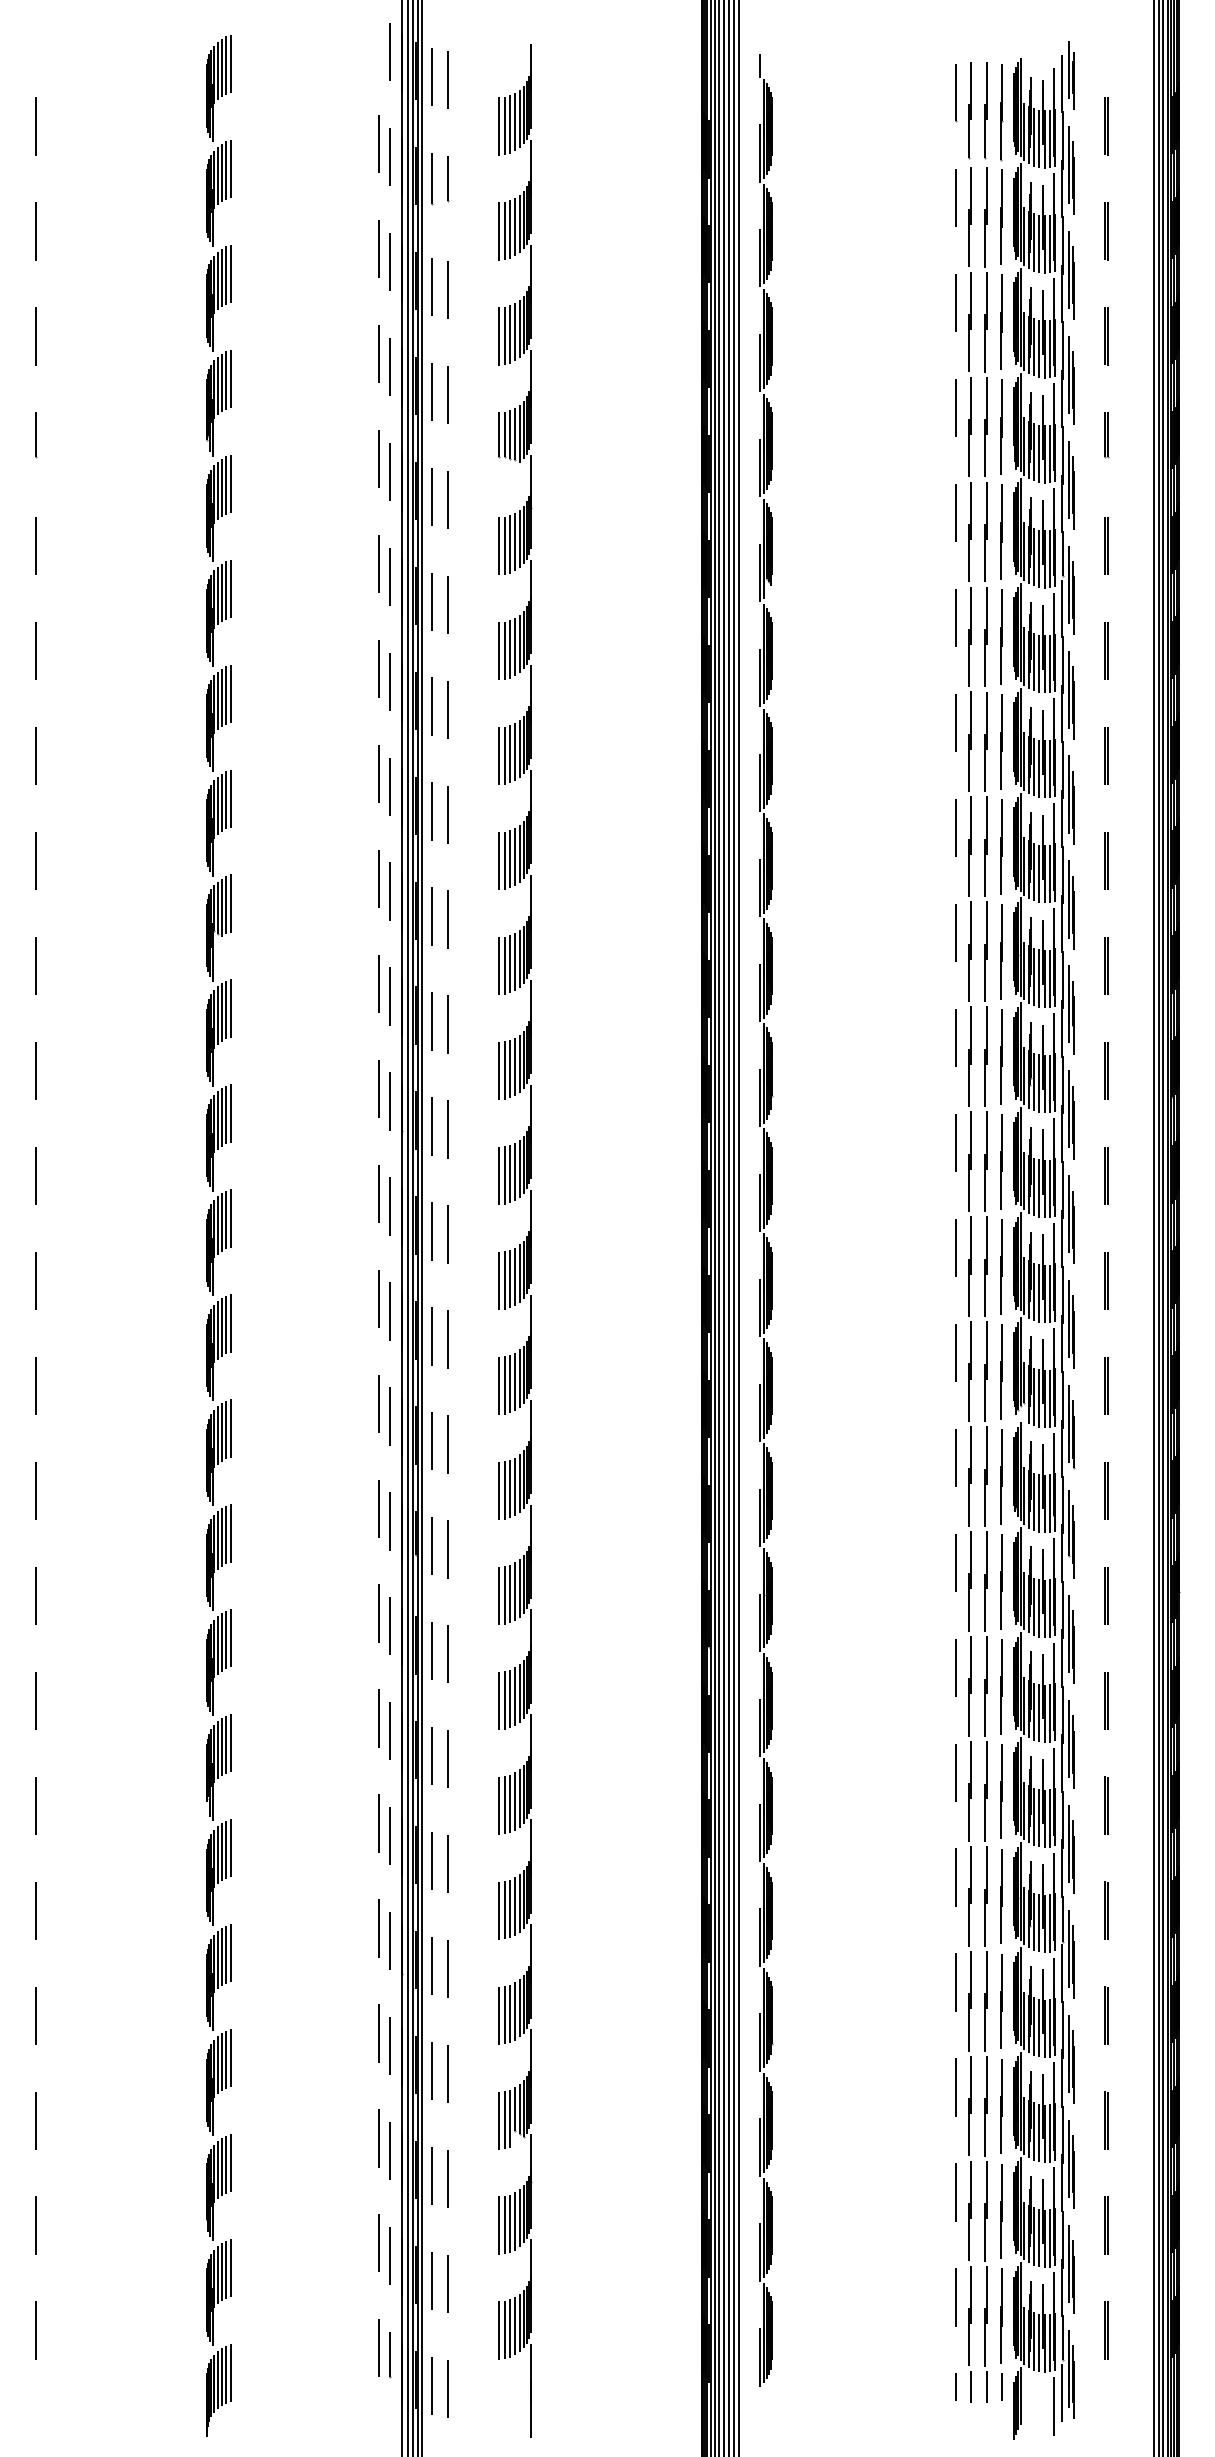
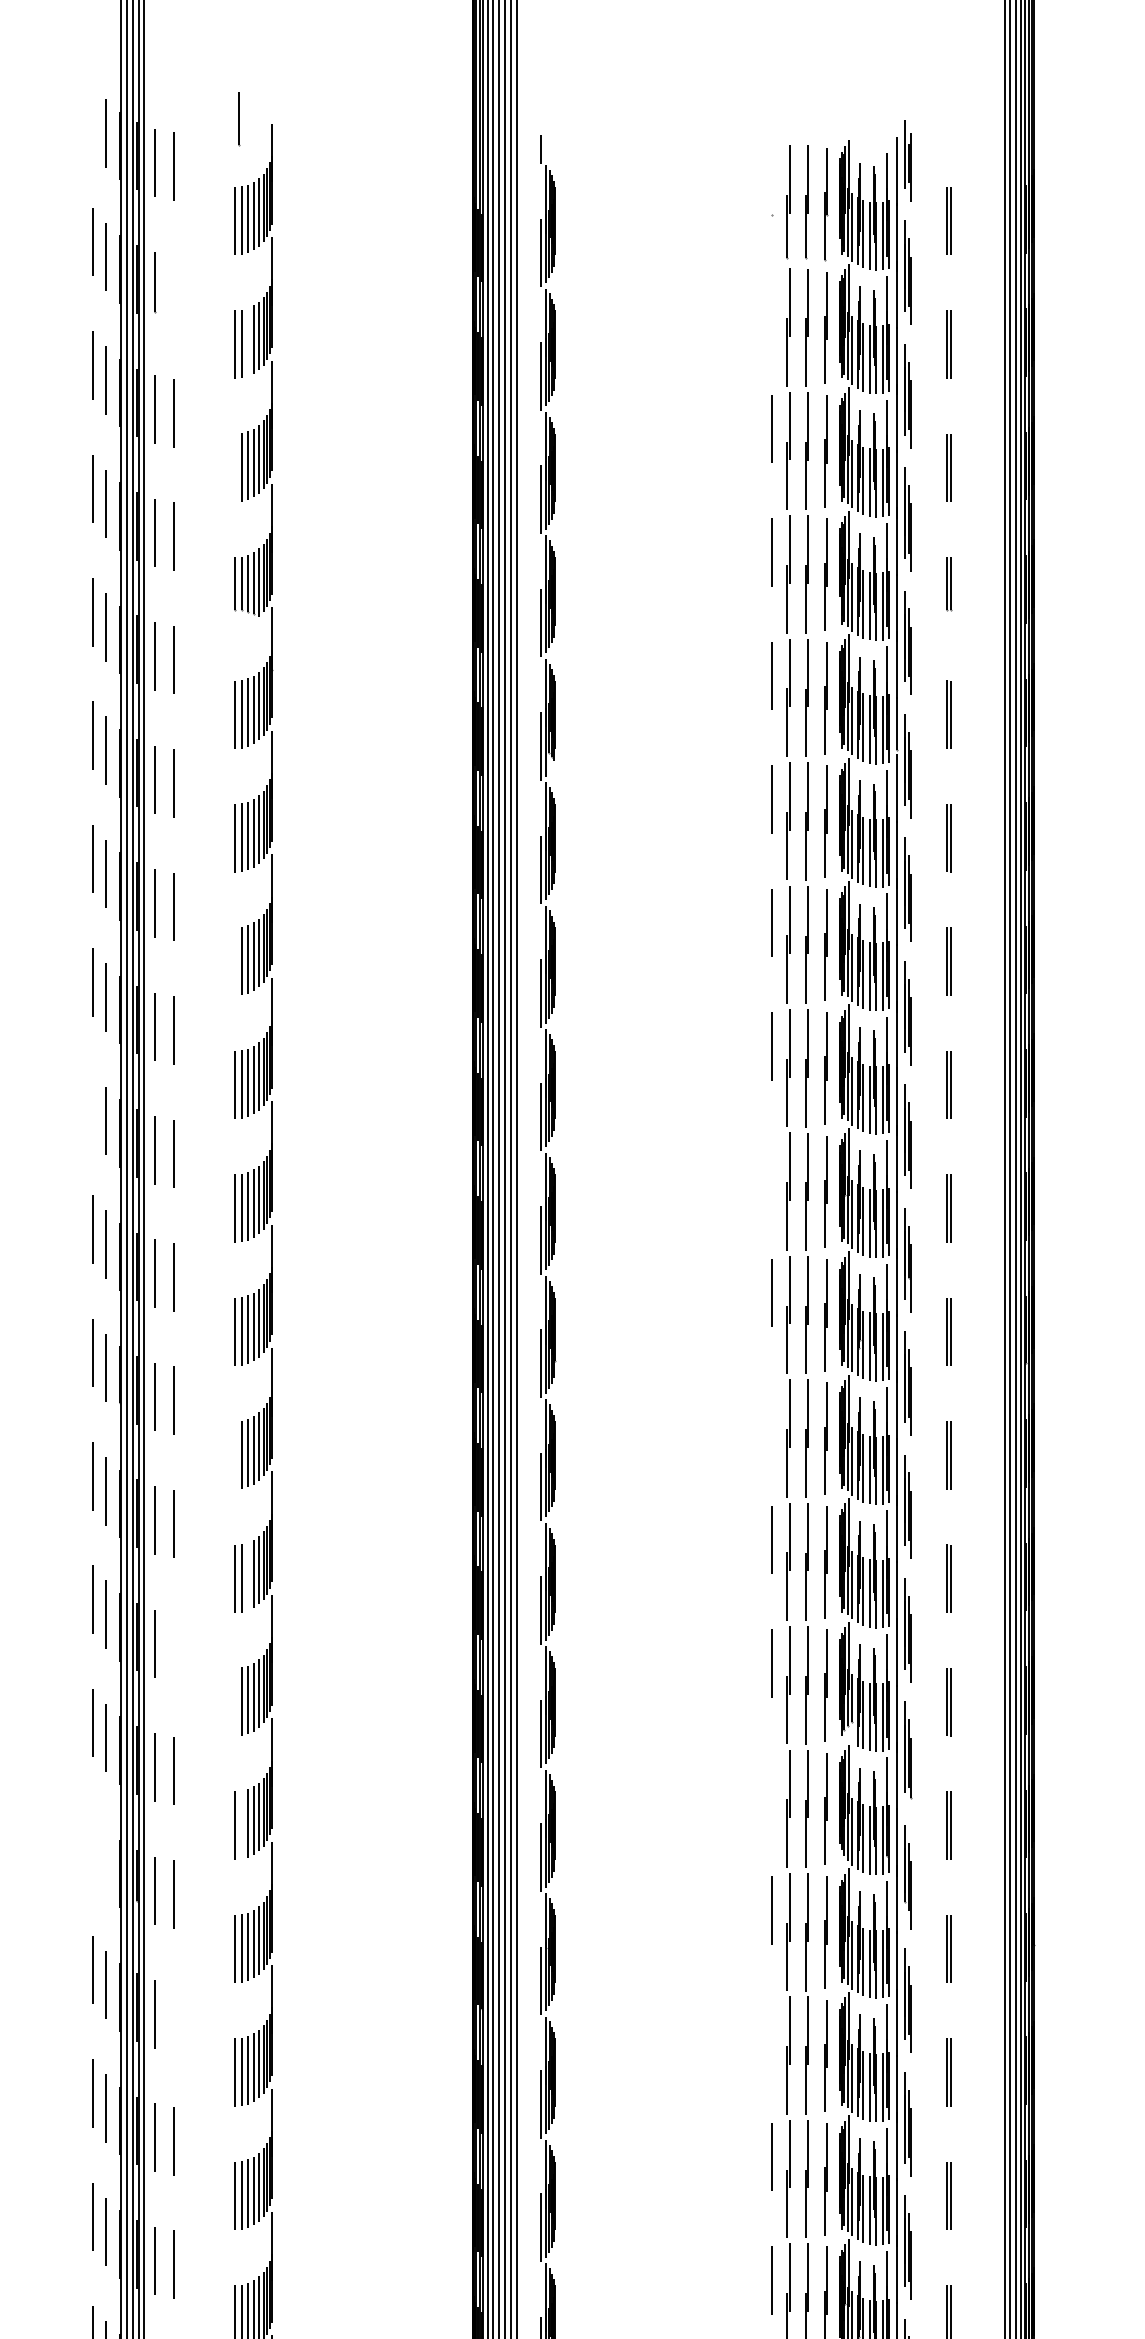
line: (955, 92) -> (771, 181), removed
line: (448, 179) -> (239, 120), moved
line: (955, 198) -> (771, 305), removed
line: (510, 229) -> (248, 342), removed
line: (499, 336) -> (235, 468), removed
line: (499, 756) -> (235, 962), removed
line: (379, 878) -> (93, 1105), removed
line: (955, 932) -> (771, 1169), removed
line: (955, 1142) -> (771, 1416), removed
line: (499, 1175) -> (235, 1454), removed
line: (510, 1278) -> (248, 1575), removed
line: (447, 1339) -> (173, 1647), removed
line: (499, 1385) -> (235, 1701), removed
line: (955, 1457) -> (771, 1786), removed
line: (504, 1490) -> (240, 1825), removed
line: (379, 1508) -> (93, 1846), removed
line: (389, 1521) -> (105, 1861), removed
line: (447, 1654) -> (173, 2018), removed
line: (955, 1667) -> (771, 2033), removed

